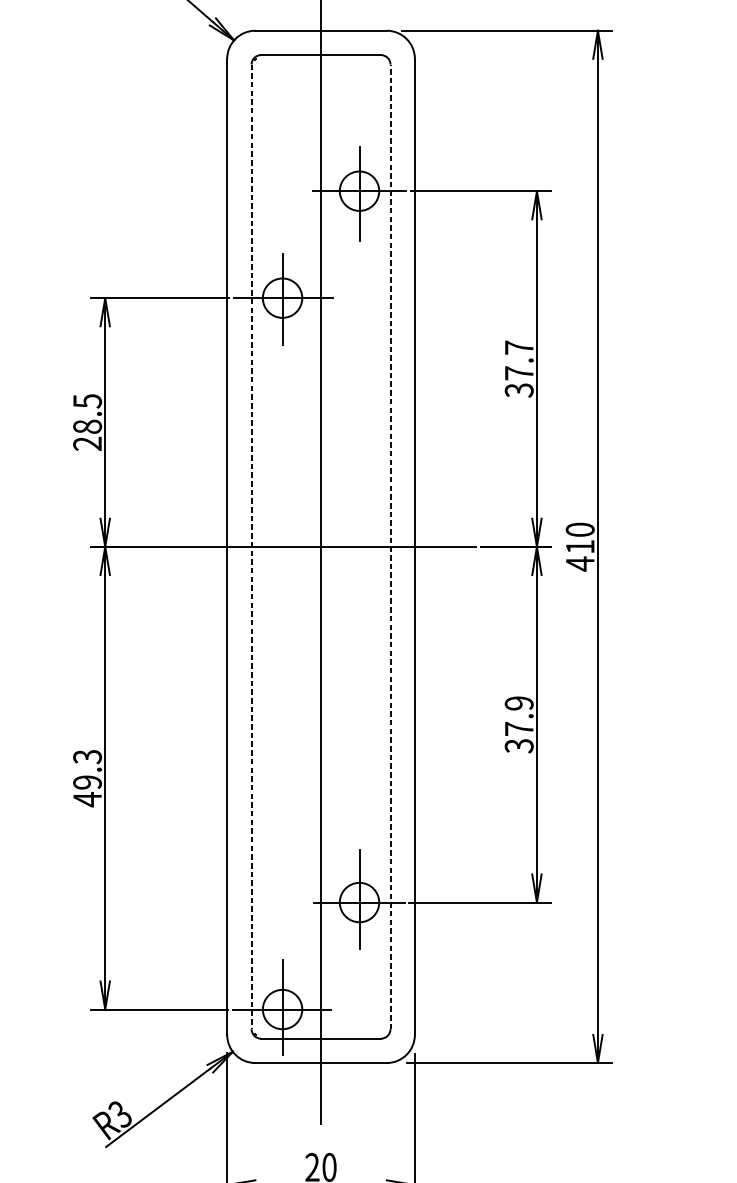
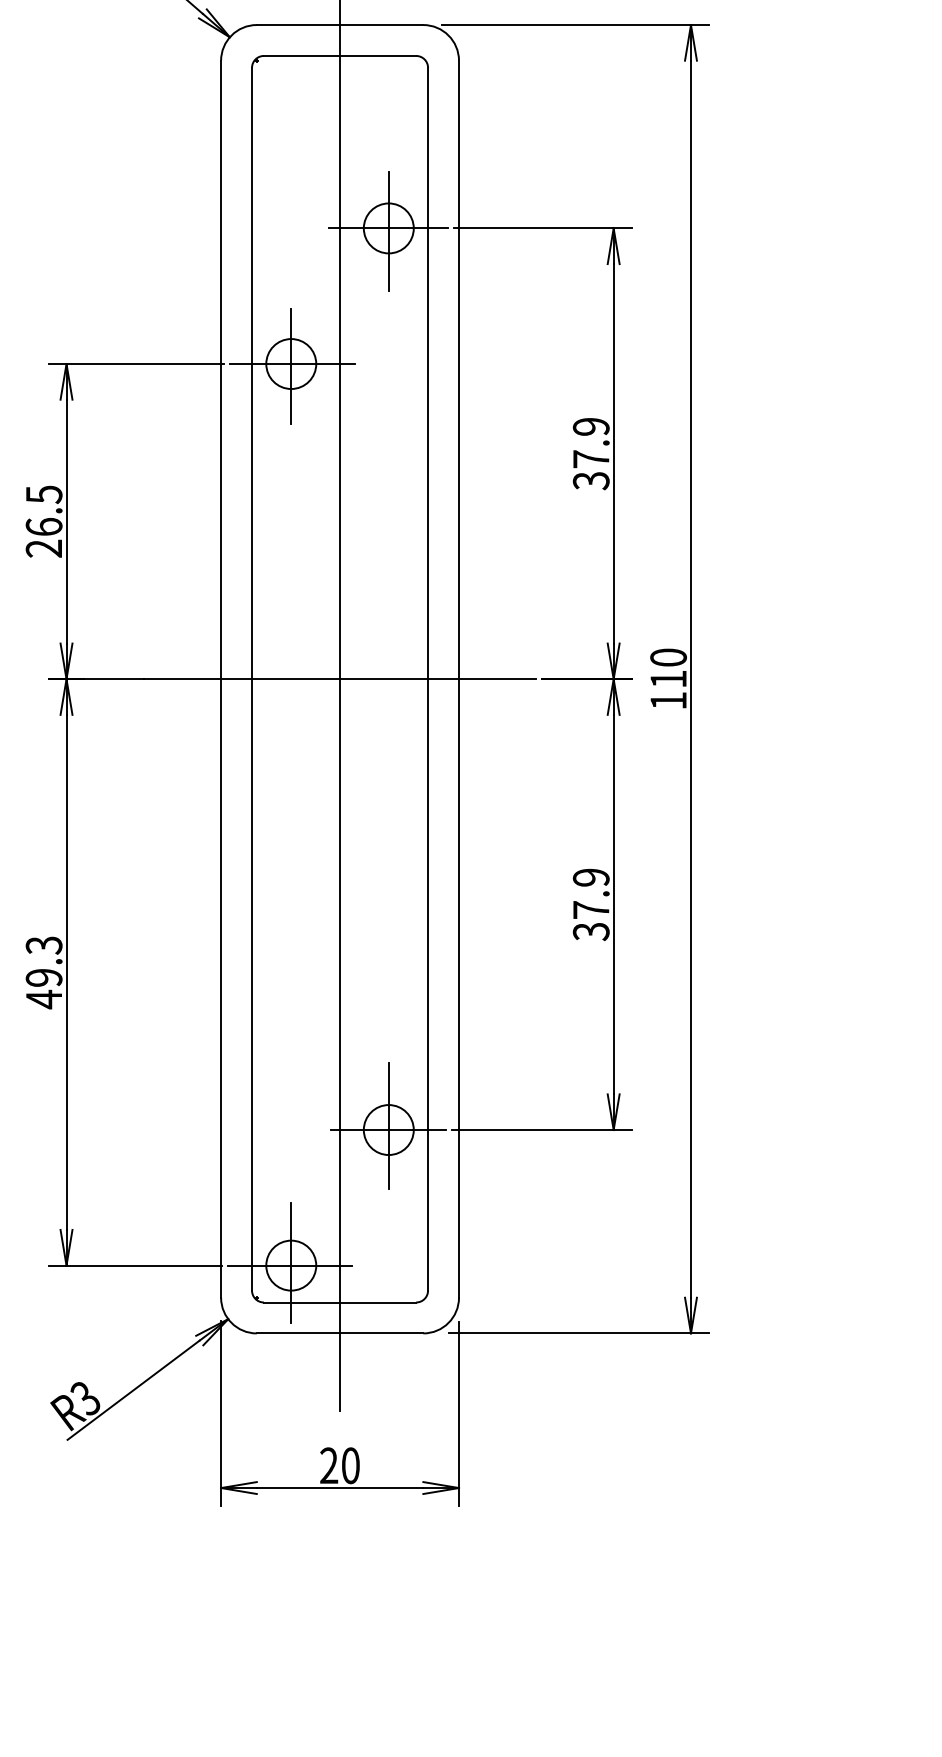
text: (518, 347) -> (590, 426), 37.7 -> 37.9
text: (87, 426) -> (43, 526), 28.5 -> 26.5
line: (390, 546) -> (428, 678), dashed -> solid
line: (251, 547) -> (252, 679), dashed -> solid
text: (580, 563) -> (668, 700), 410 -> 110

